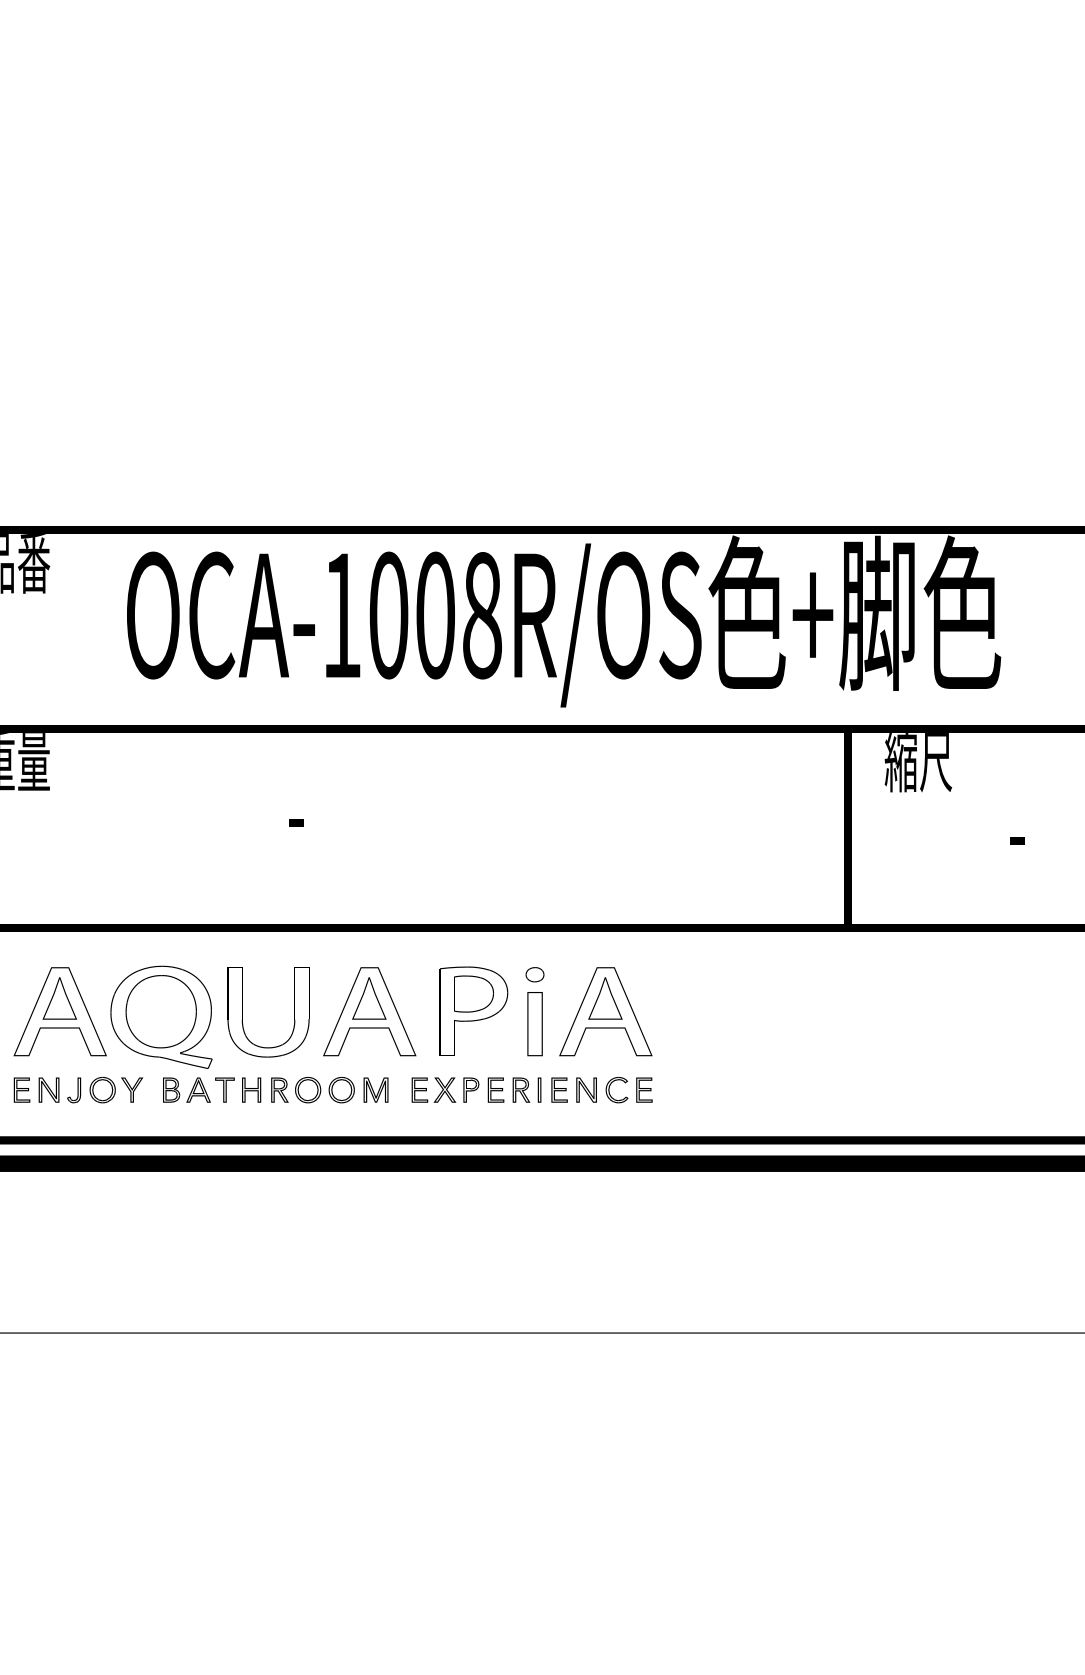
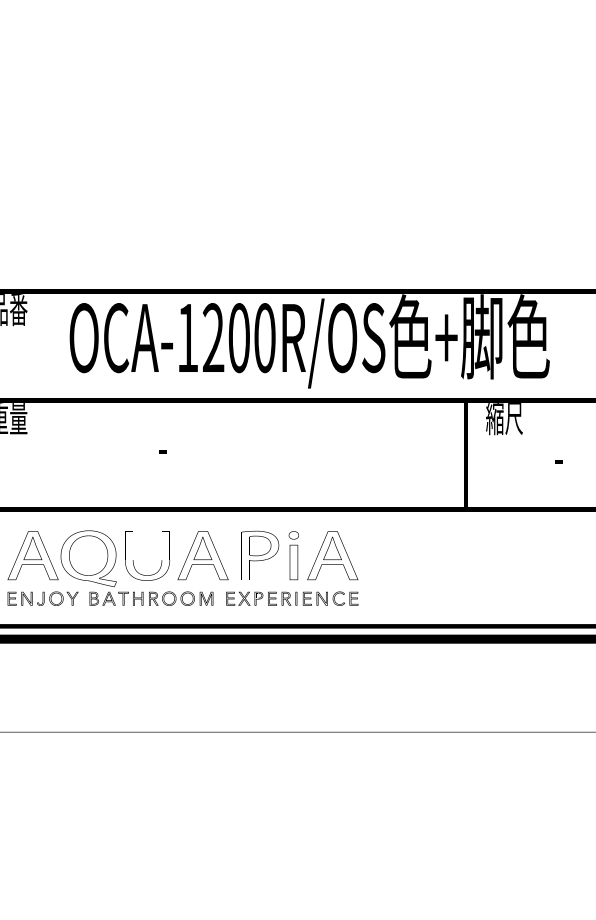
text: (434, 616) -> (238, 338), OCA-1008R/OS -> OCA-1200R/OS

